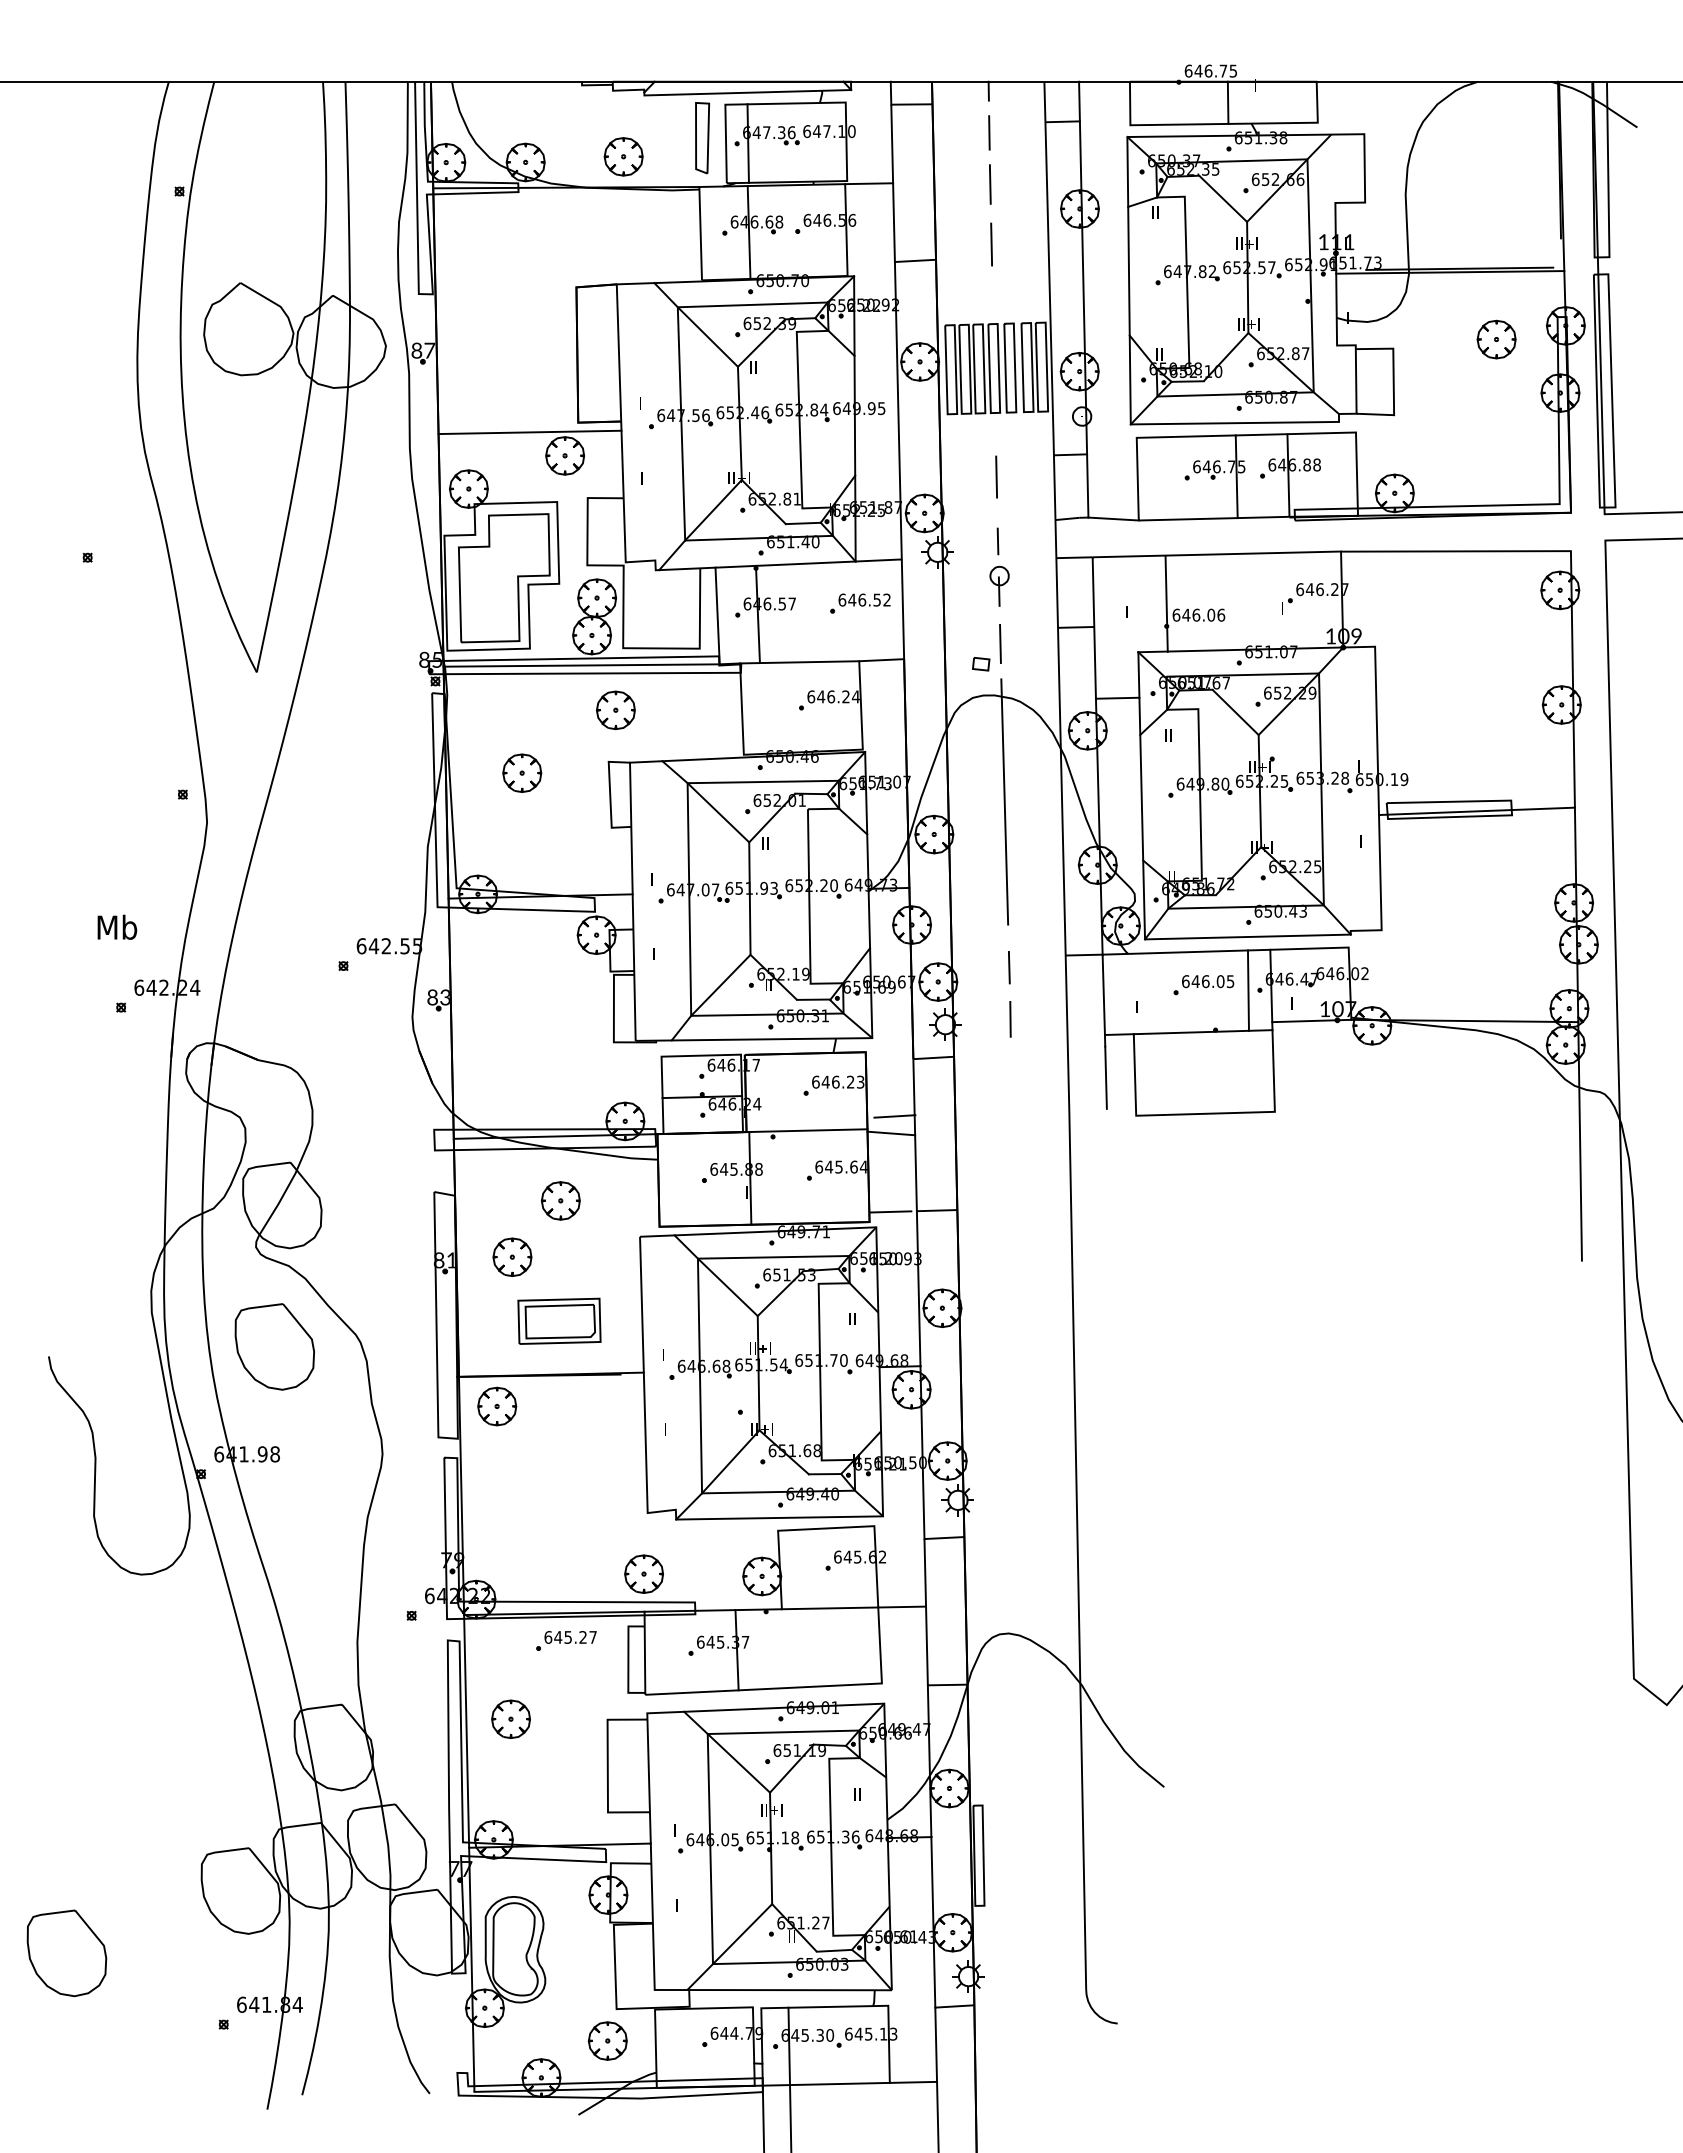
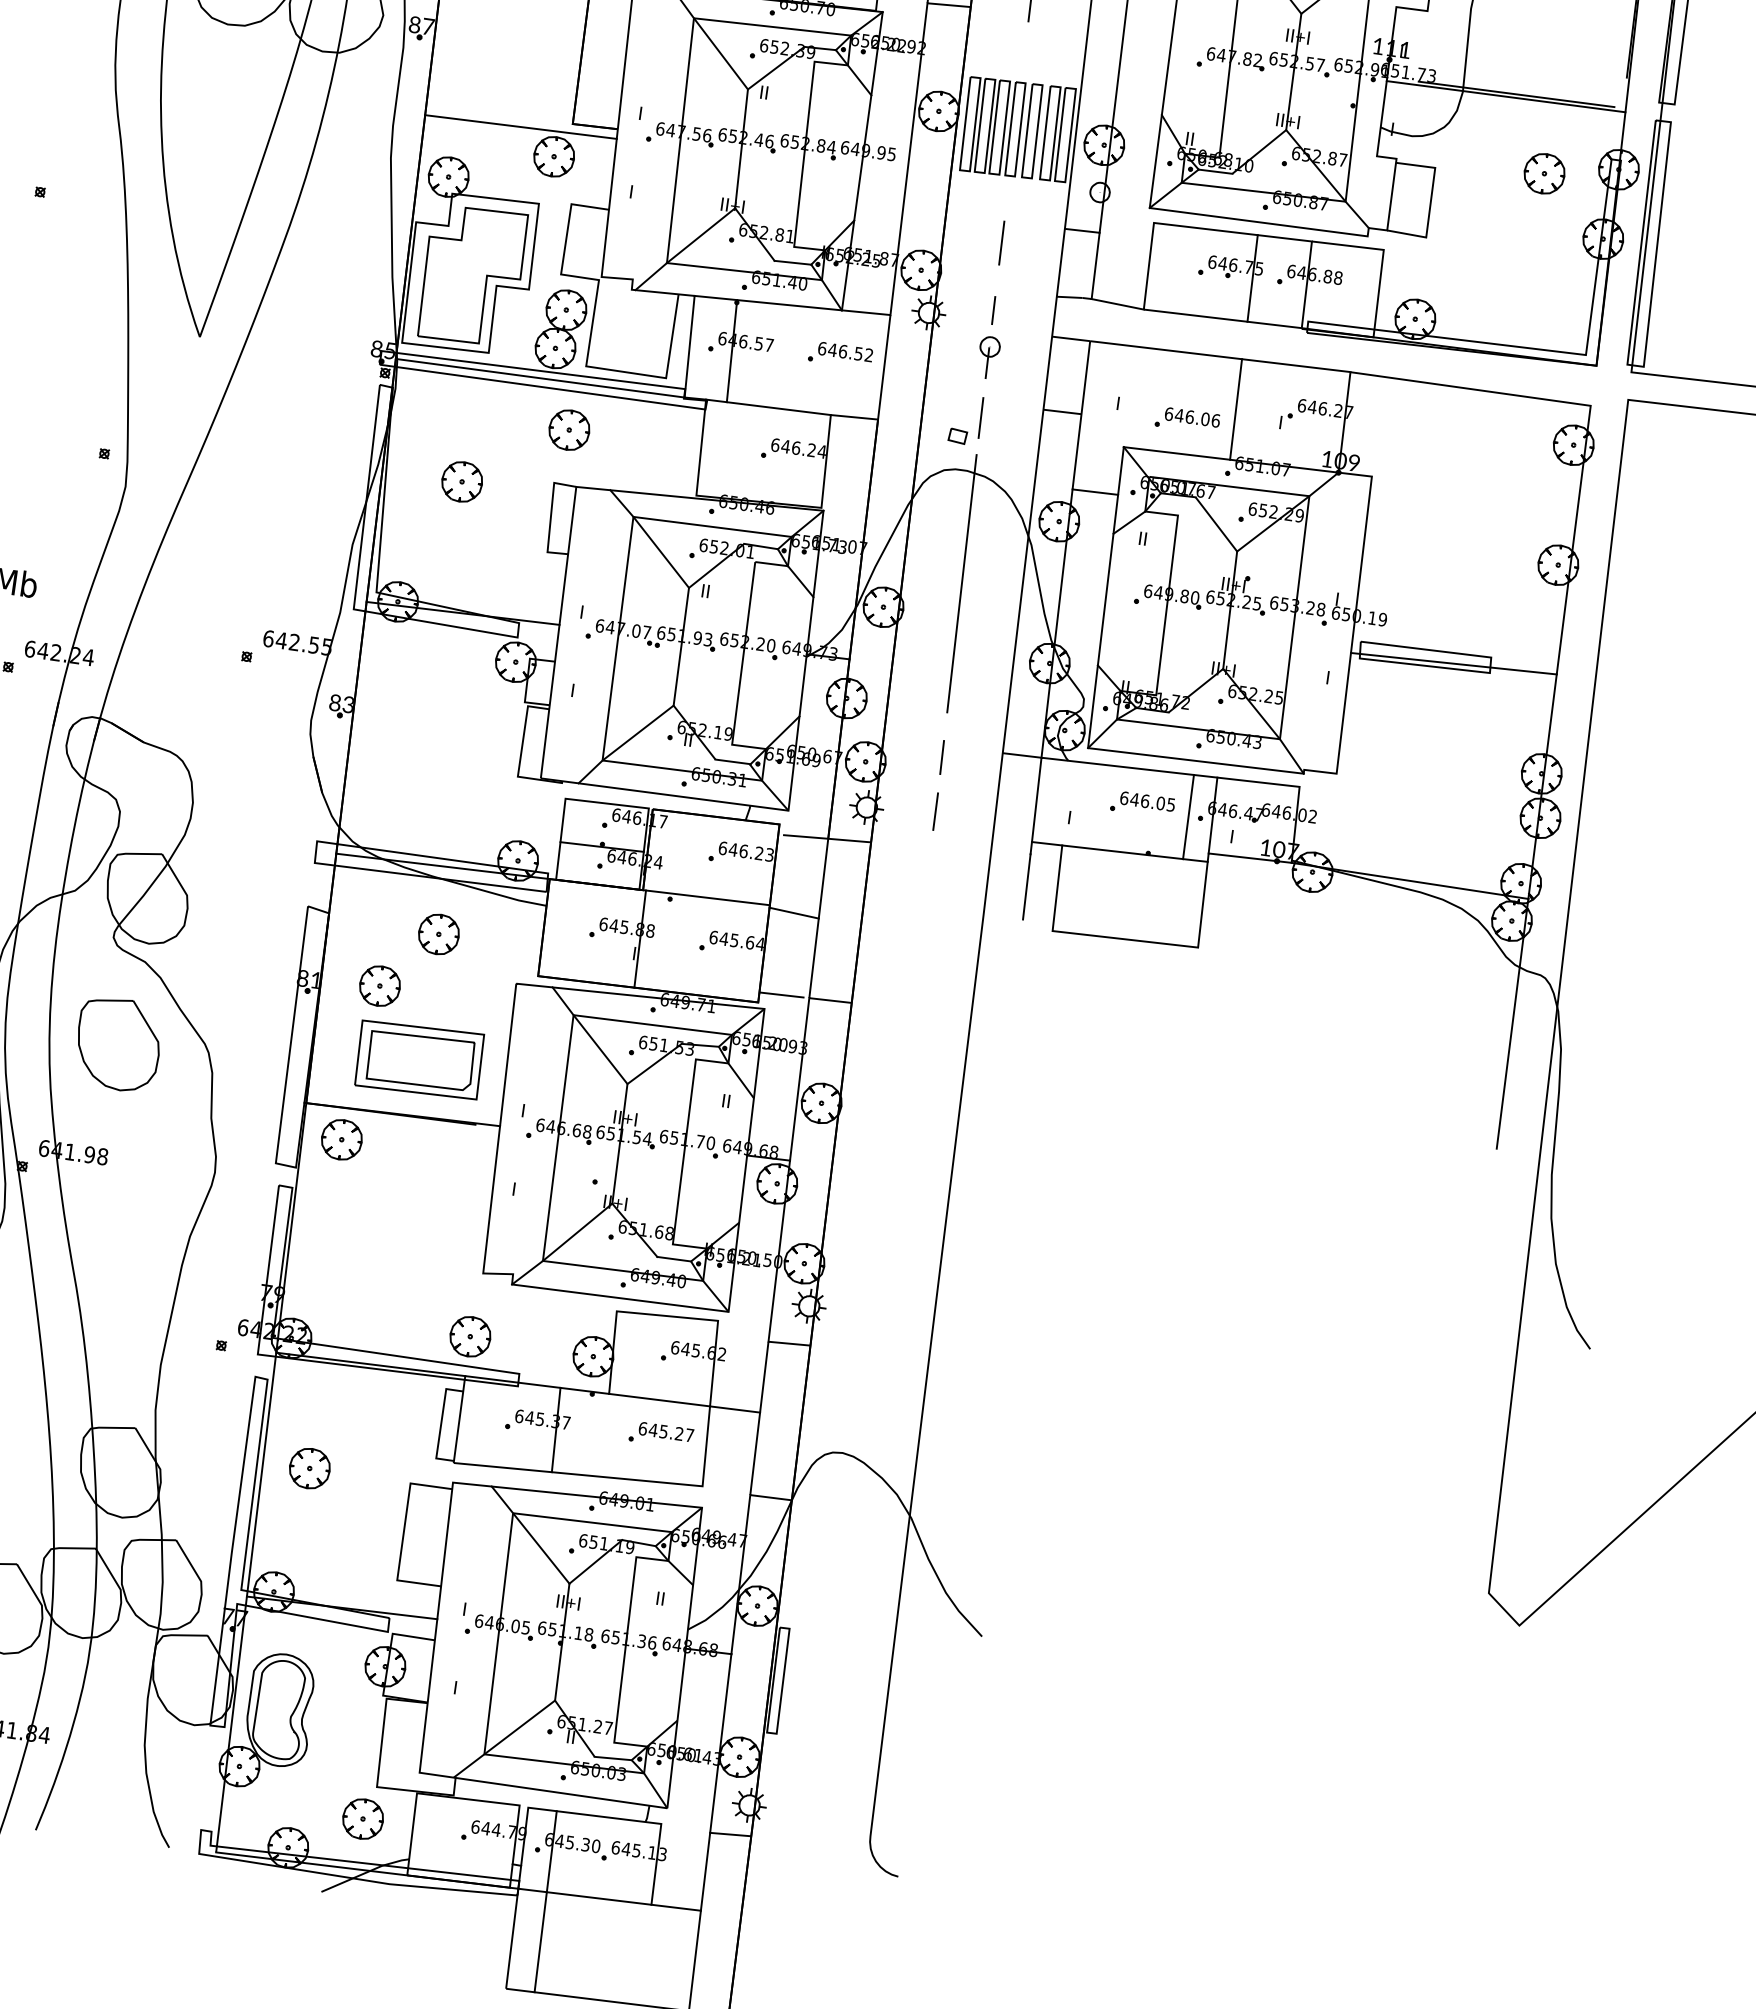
line: (1166, 603) -> (1235, 409), moved
line: (892, 1116) -> (803, 836), moved
part: (559, 1321) -> (419, 1060), size x1.43
part: (566, 1640) -> (661, 1434), moved

